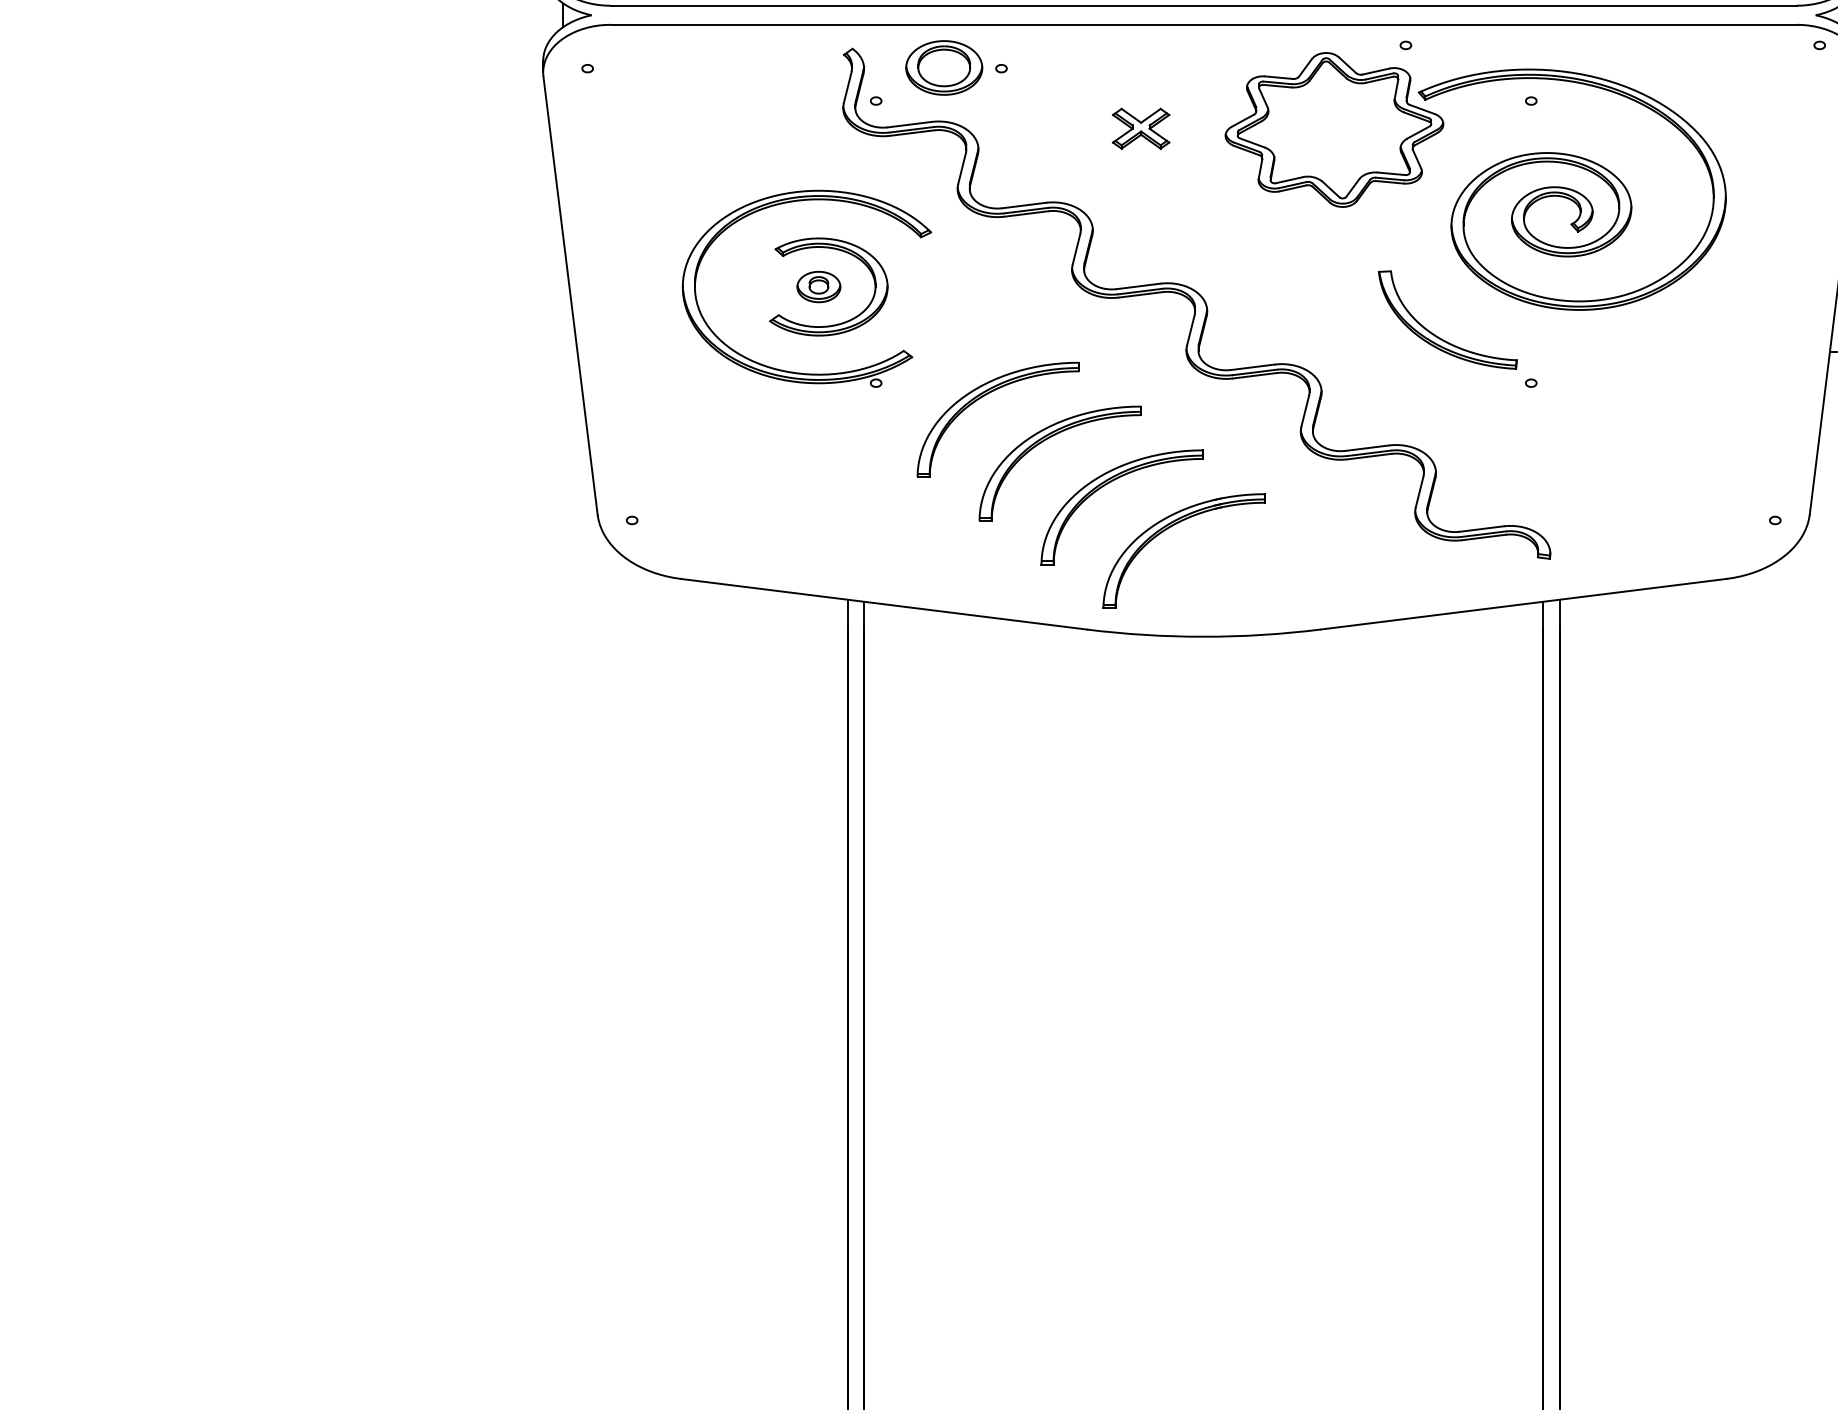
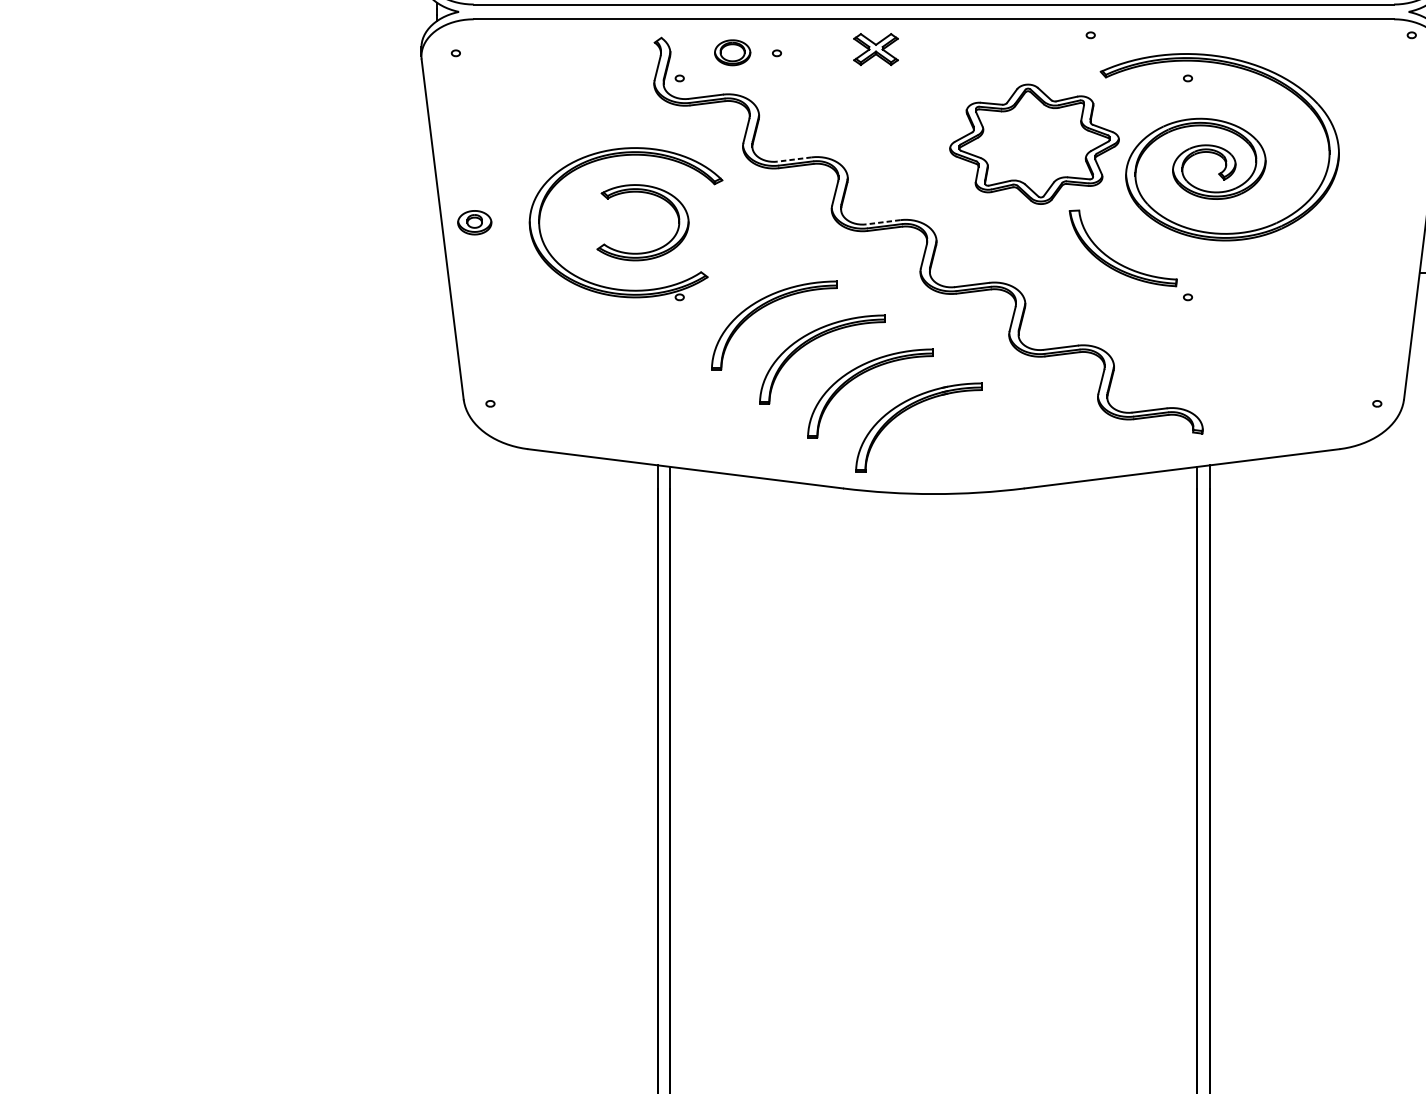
part: (944, 67) -> (732, 52), size x0.6
part: (1140, 128) -> (875, 49), moved
part: (1334, 129) -> (1034, 143), moved
line: (1023, 205) -> (794, 159), solid -> dashed
part: (818, 286) -> (474, 222), moved
line: (1138, 286) -> (883, 222), solid -> dashed

